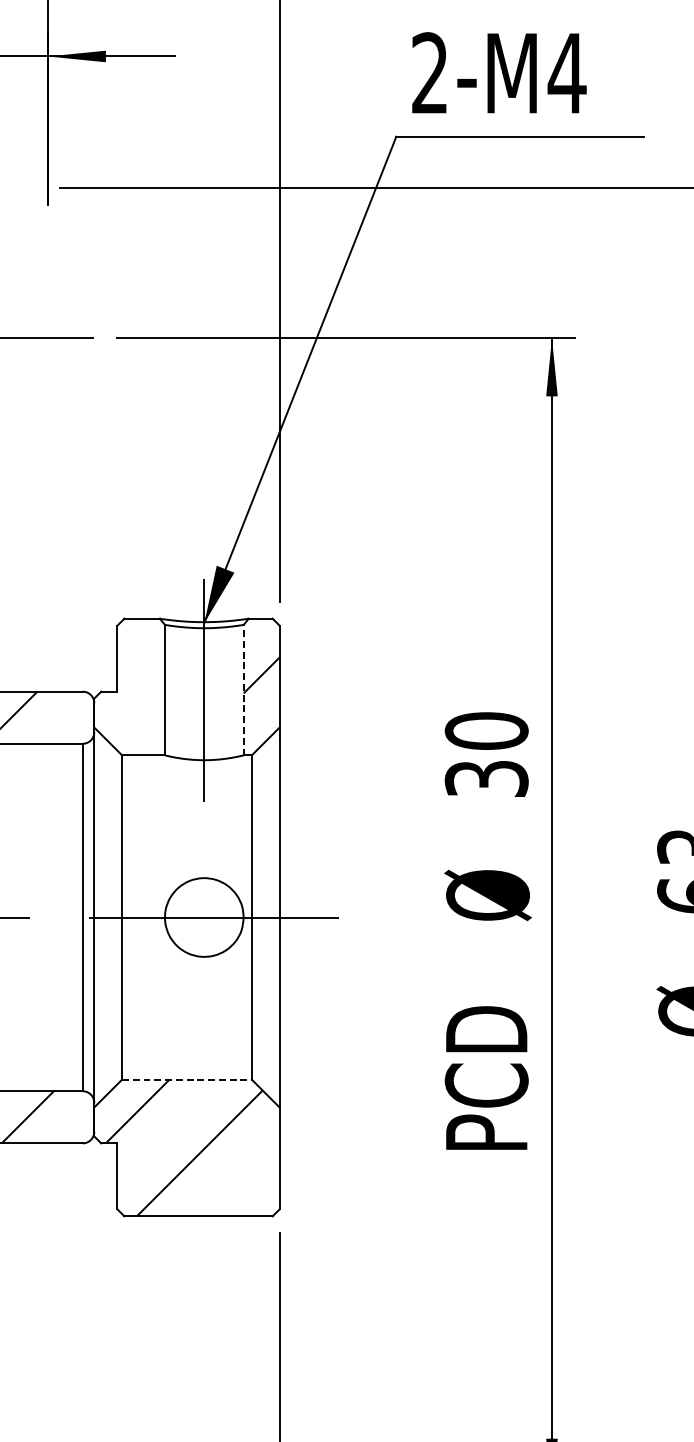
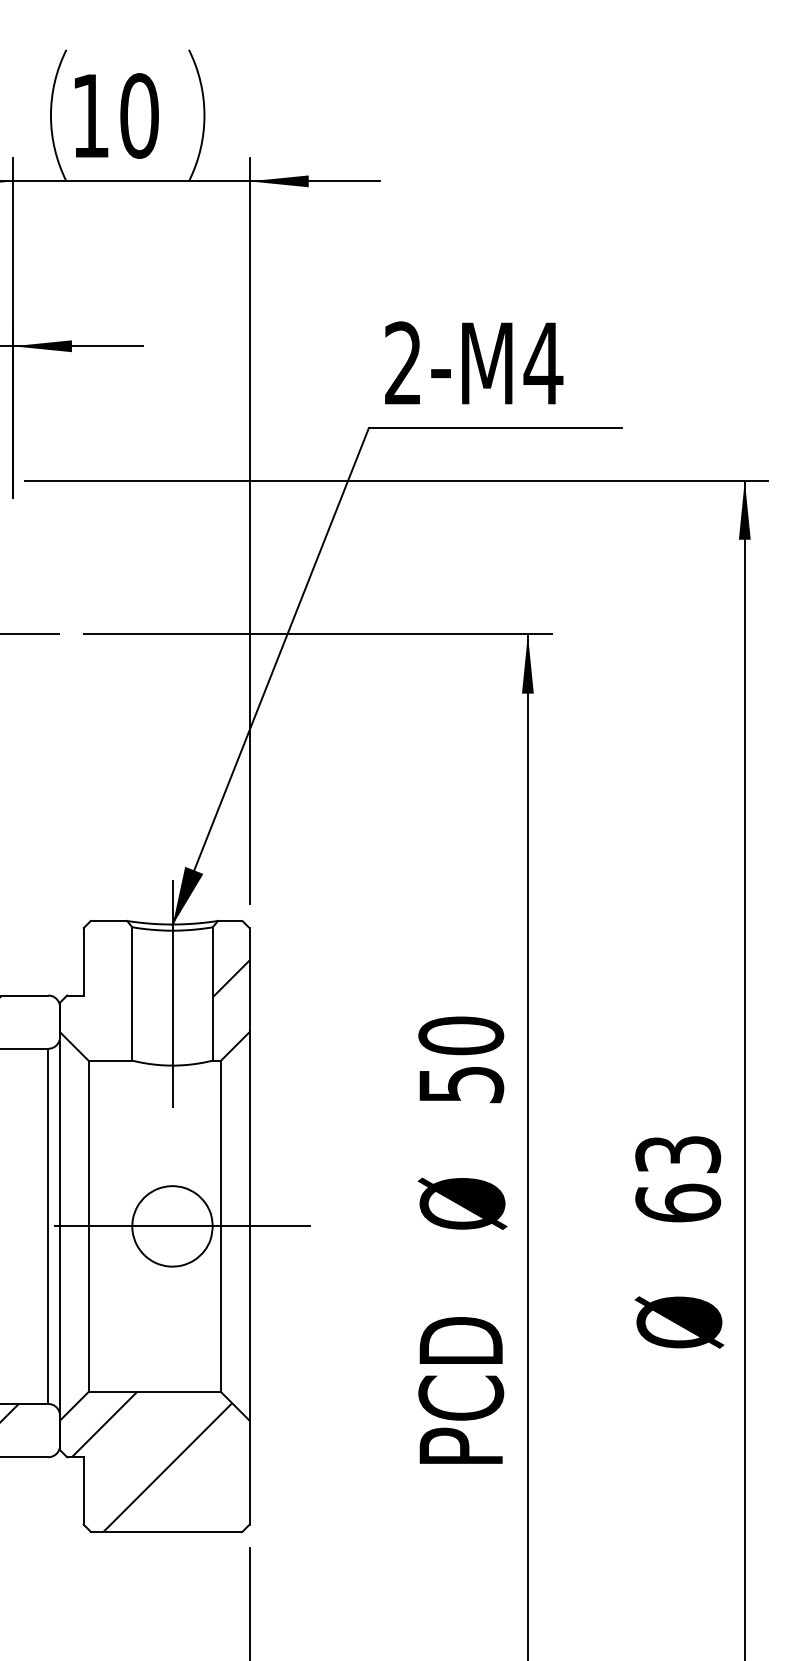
line: (243, 689) -> (212, 993), dashed -> solid
text: (486, 778) -> (460, 1084), 30 -> 50
line: (187, 1080) -> (155, 1392), dashed -> solid

